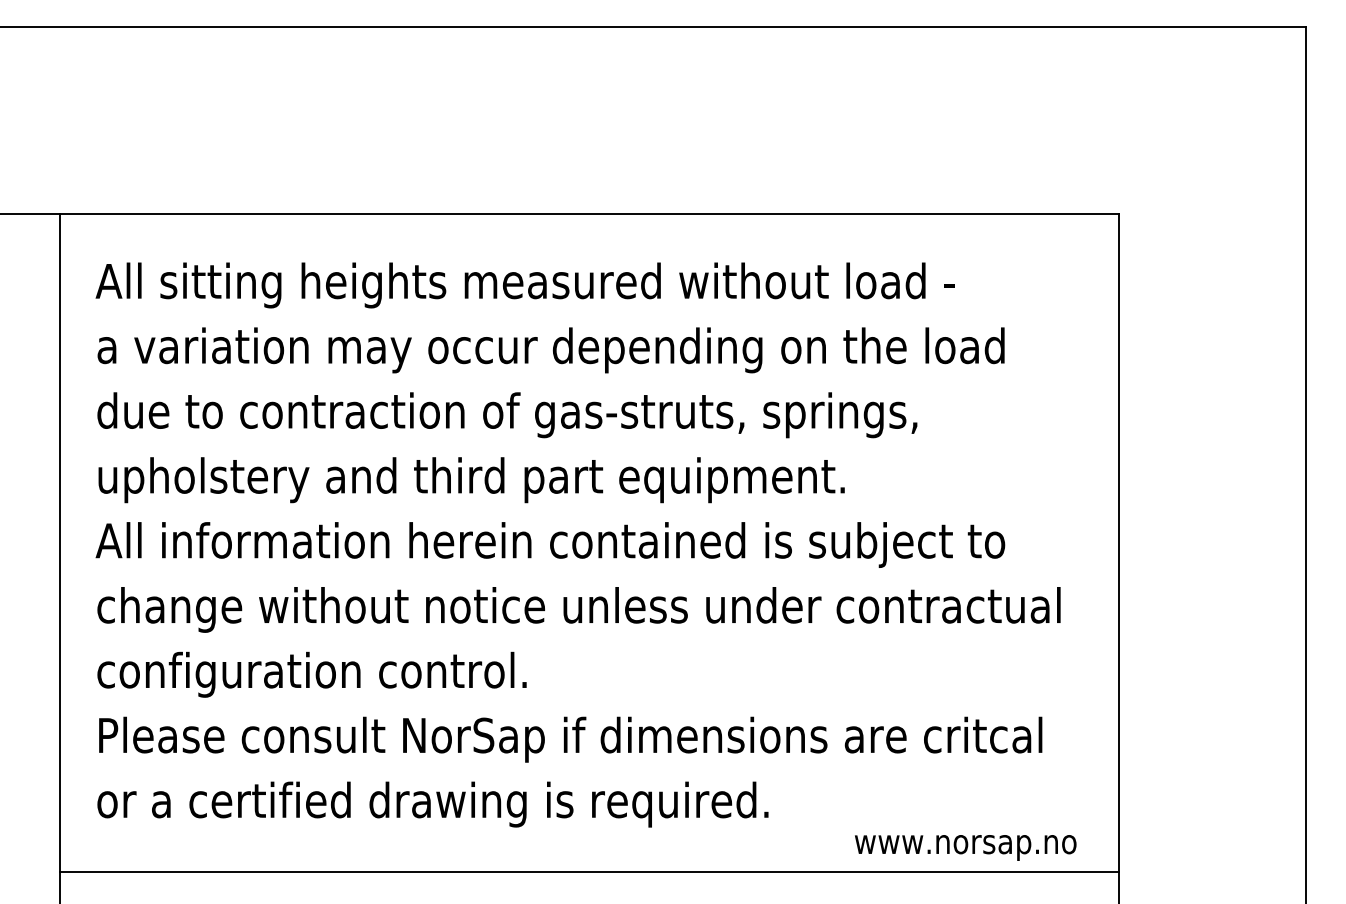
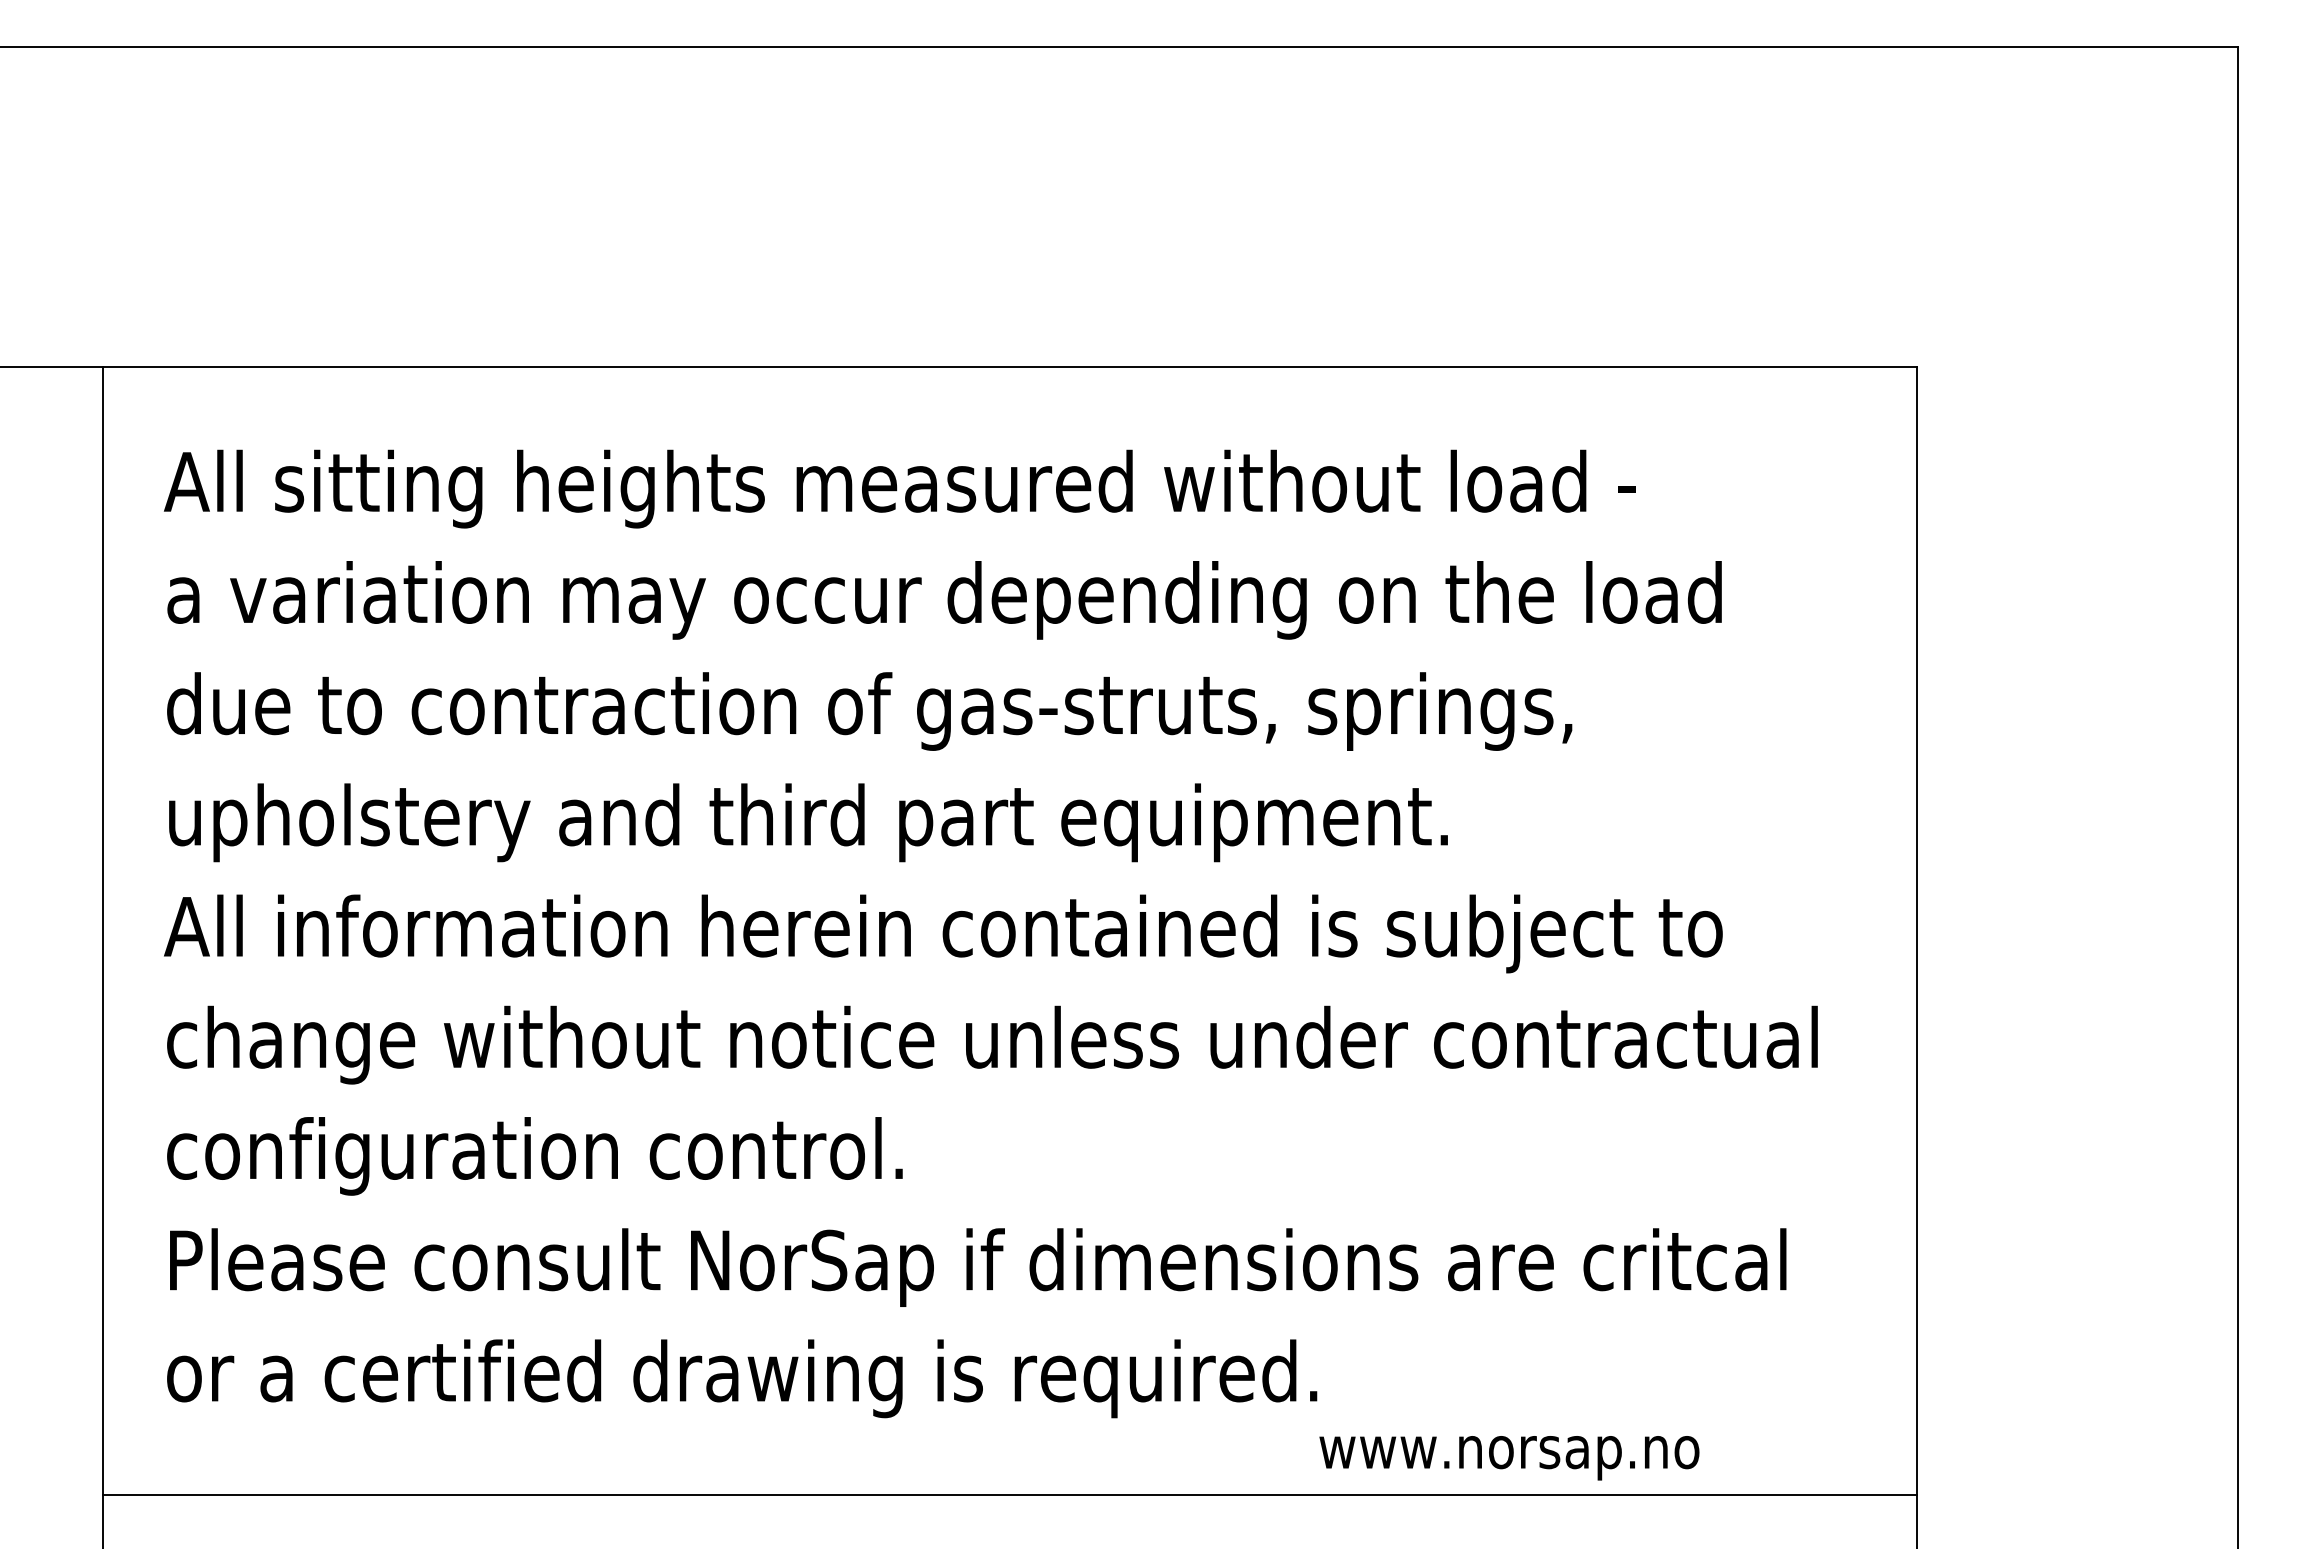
text: (965, 847) -> (1509, 1457), moved

